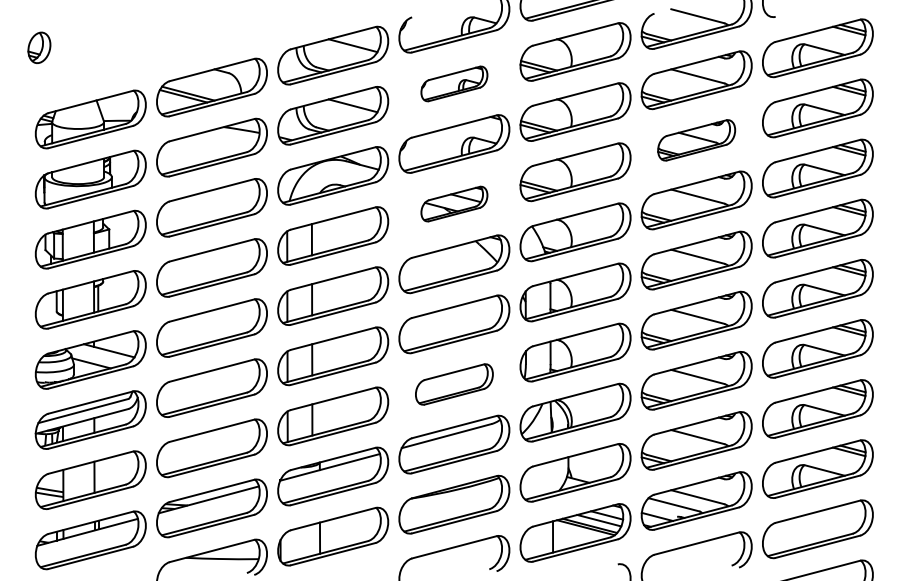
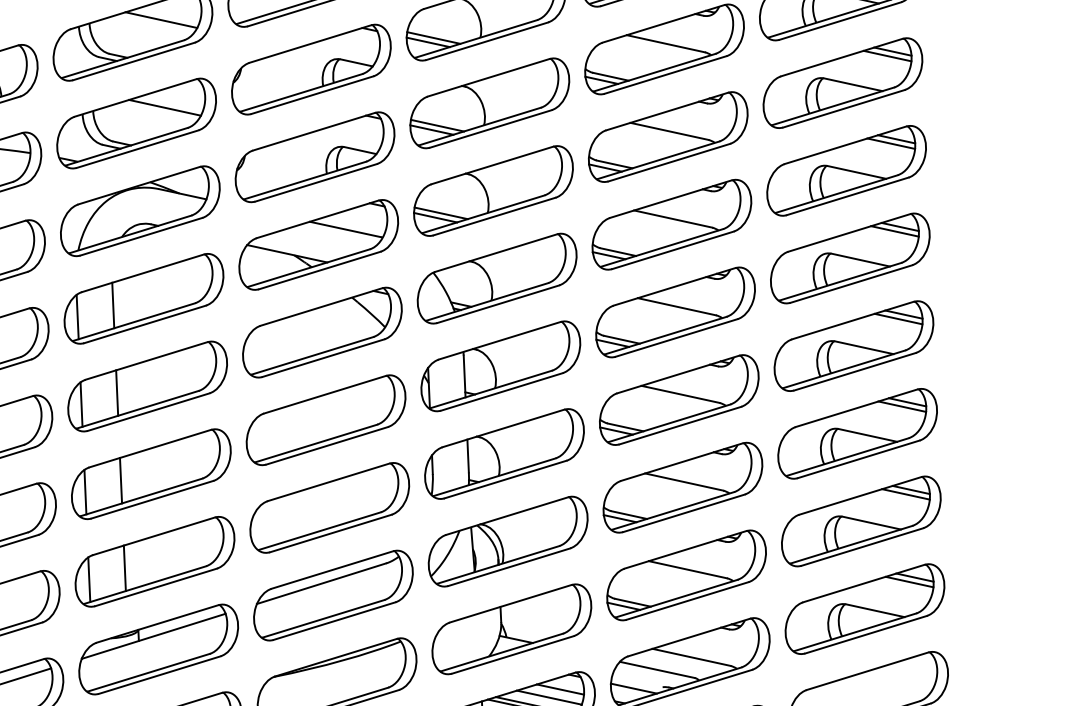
part: (454, 83) -> (311, 69), size x1.67
part: (696, 140) -> (667, 137), size x1.43
part: (454, 203) -> (318, 243), size x1.67
part: (454, 384) -> (329, 507), size x1.43

